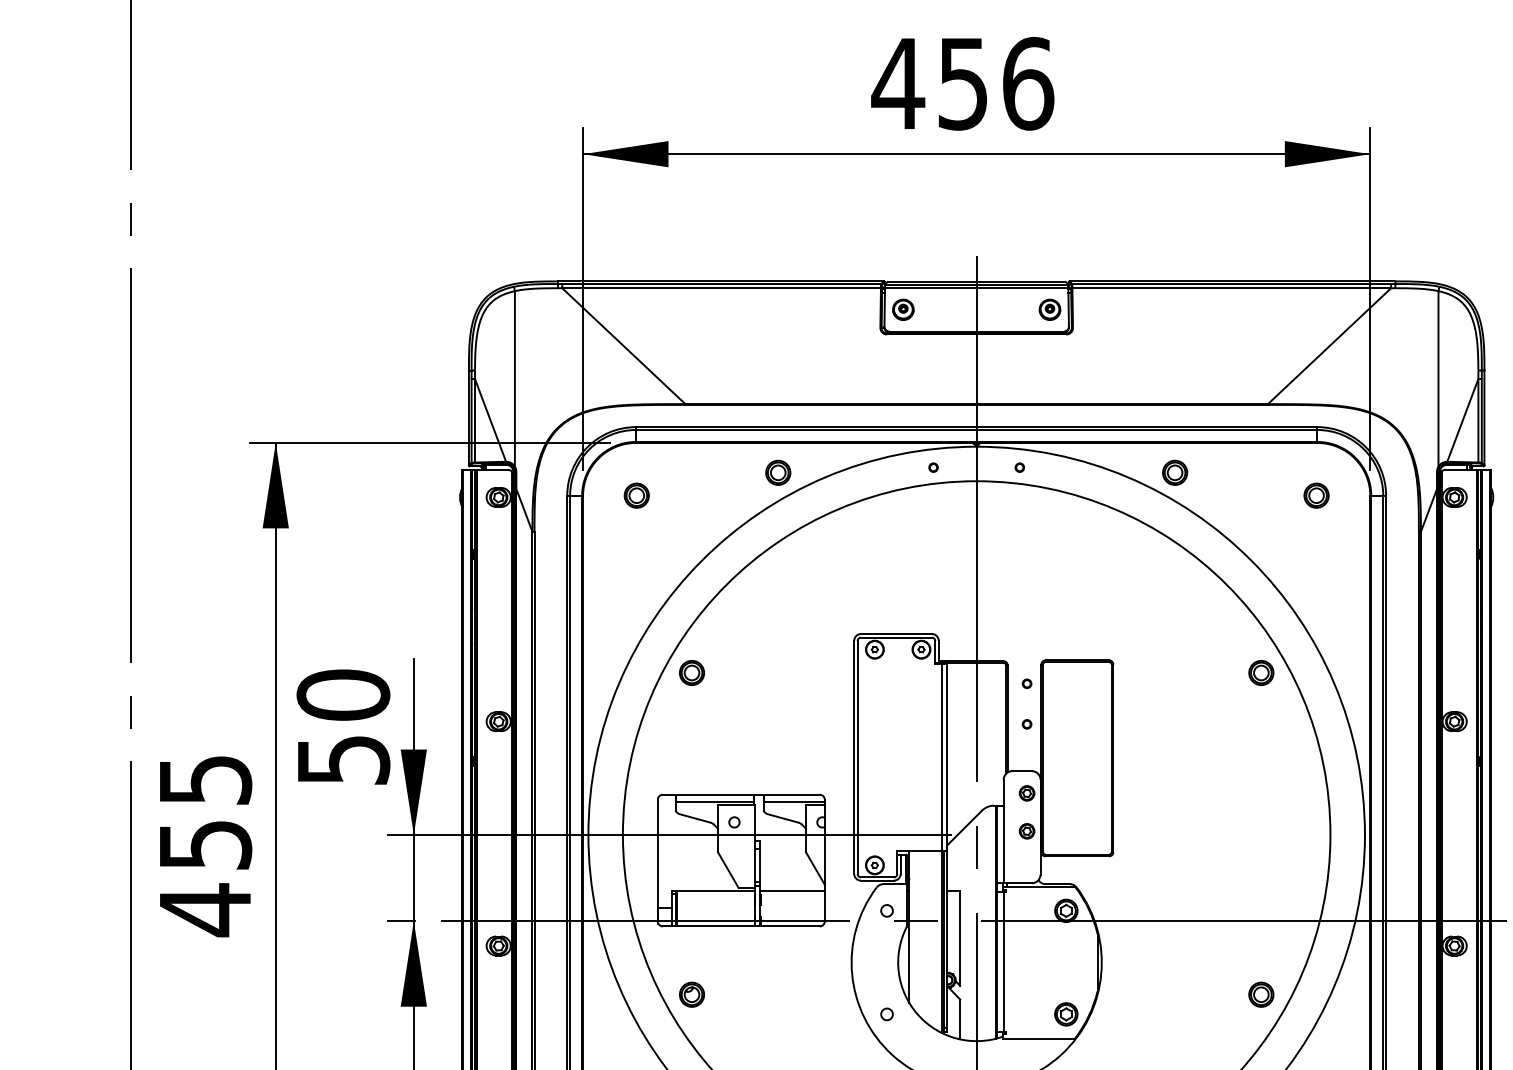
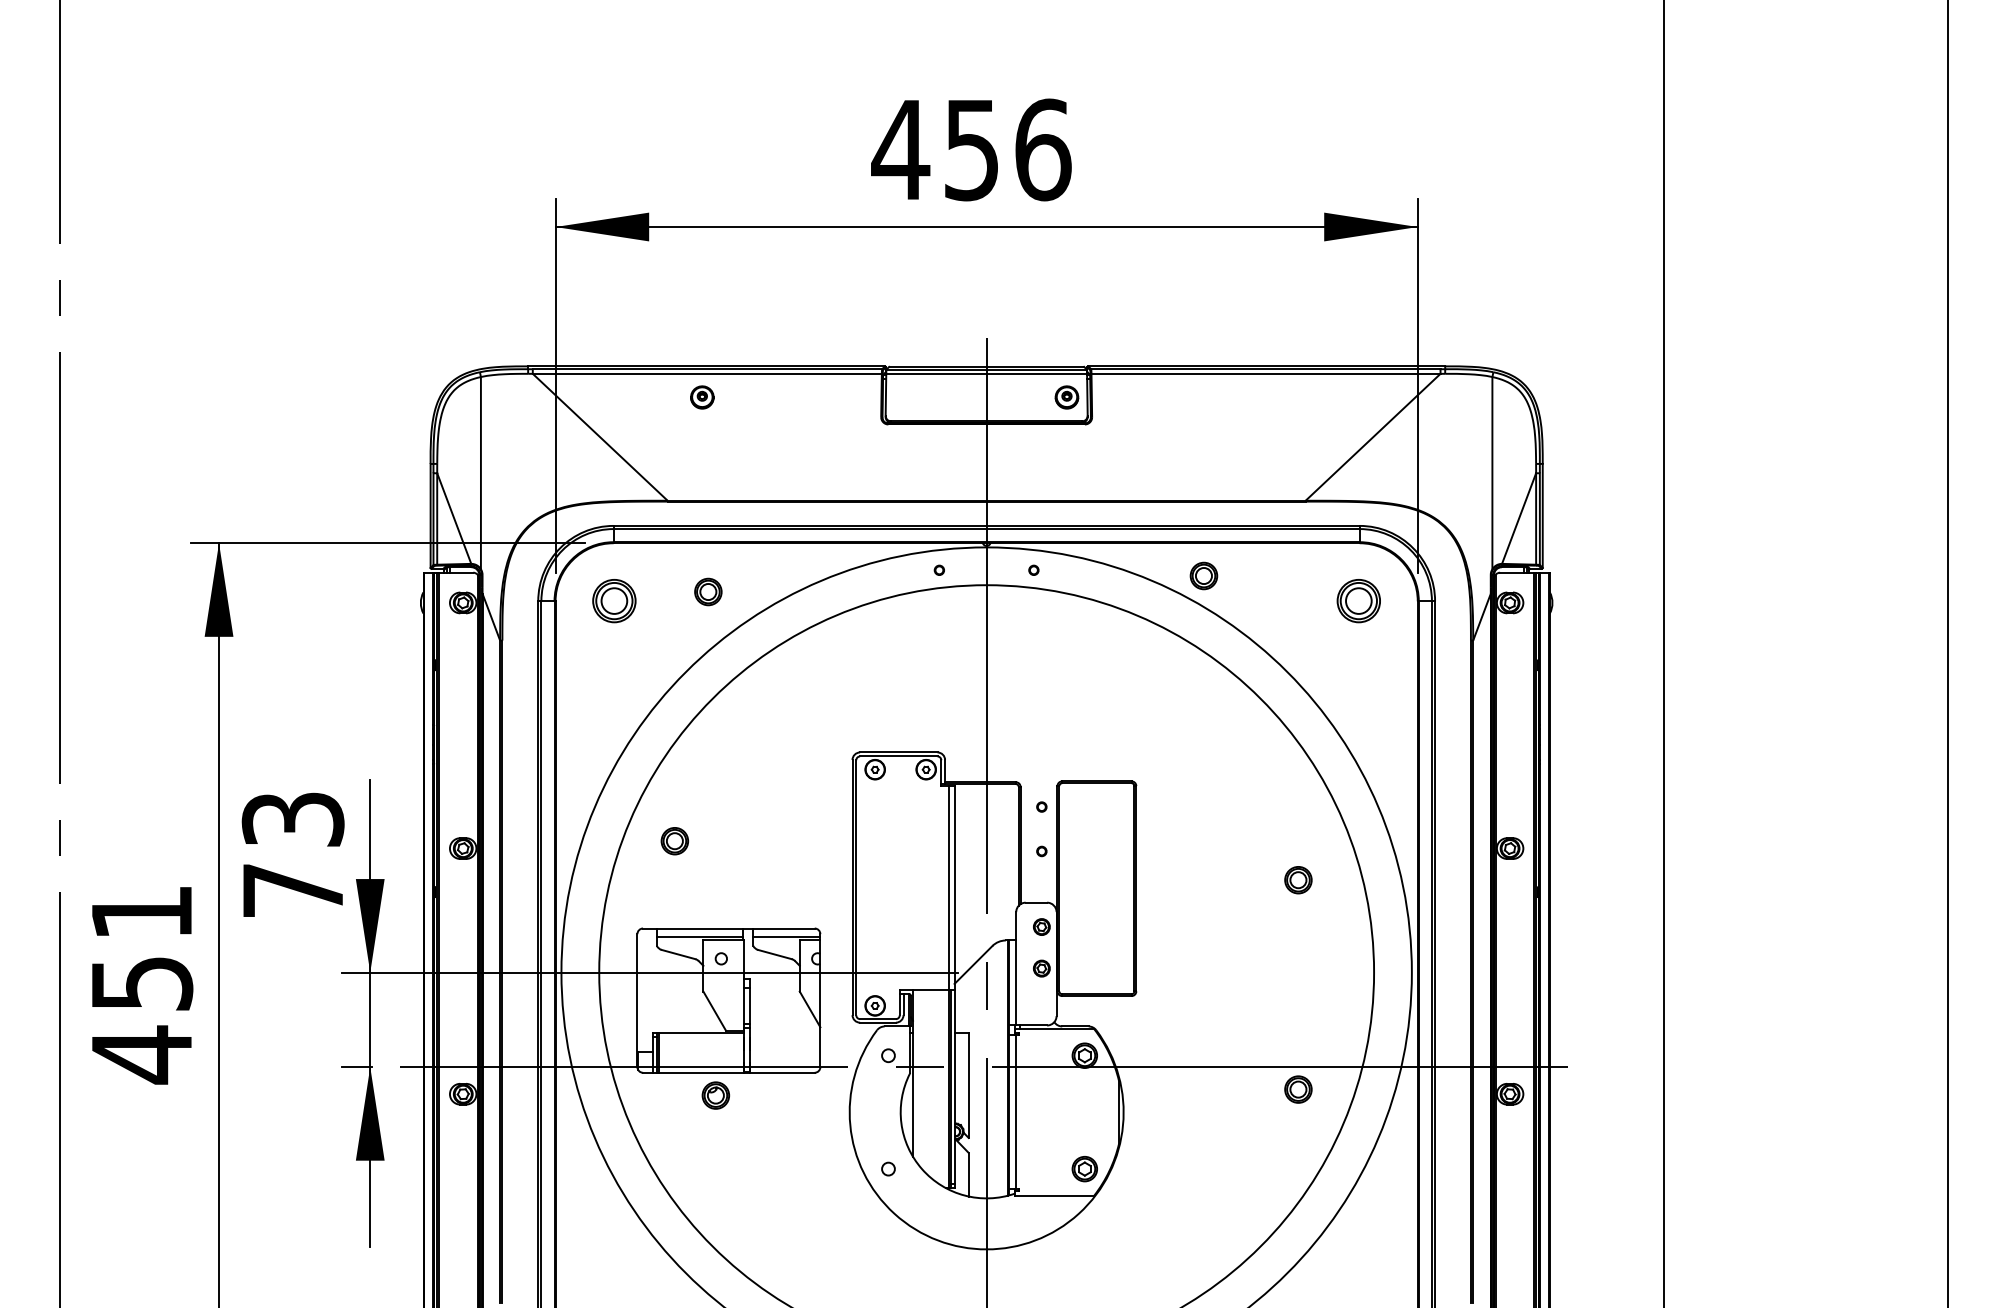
part: (903, 309) -> (702, 397), moved
part: (778, 472) -> (708, 591), moved
part: (636, 495) -> (614, 600), size x1.6
part: (1316, 495) -> (1358, 600), size x1.6
part: (691, 673) -> (674, 841), moved
part: (1261, 673) -> (1298, 880), moved
text: (342, 727) -> (292, 854), 50 -> 73
text: (205, 780) -> (142, 912), 455 -> 451
line: (792, 890) -> (784, 1033), removed
part: (691, 994) -> (715, 1095), moved
part: (1261, 994) -> (1298, 1089), moved

